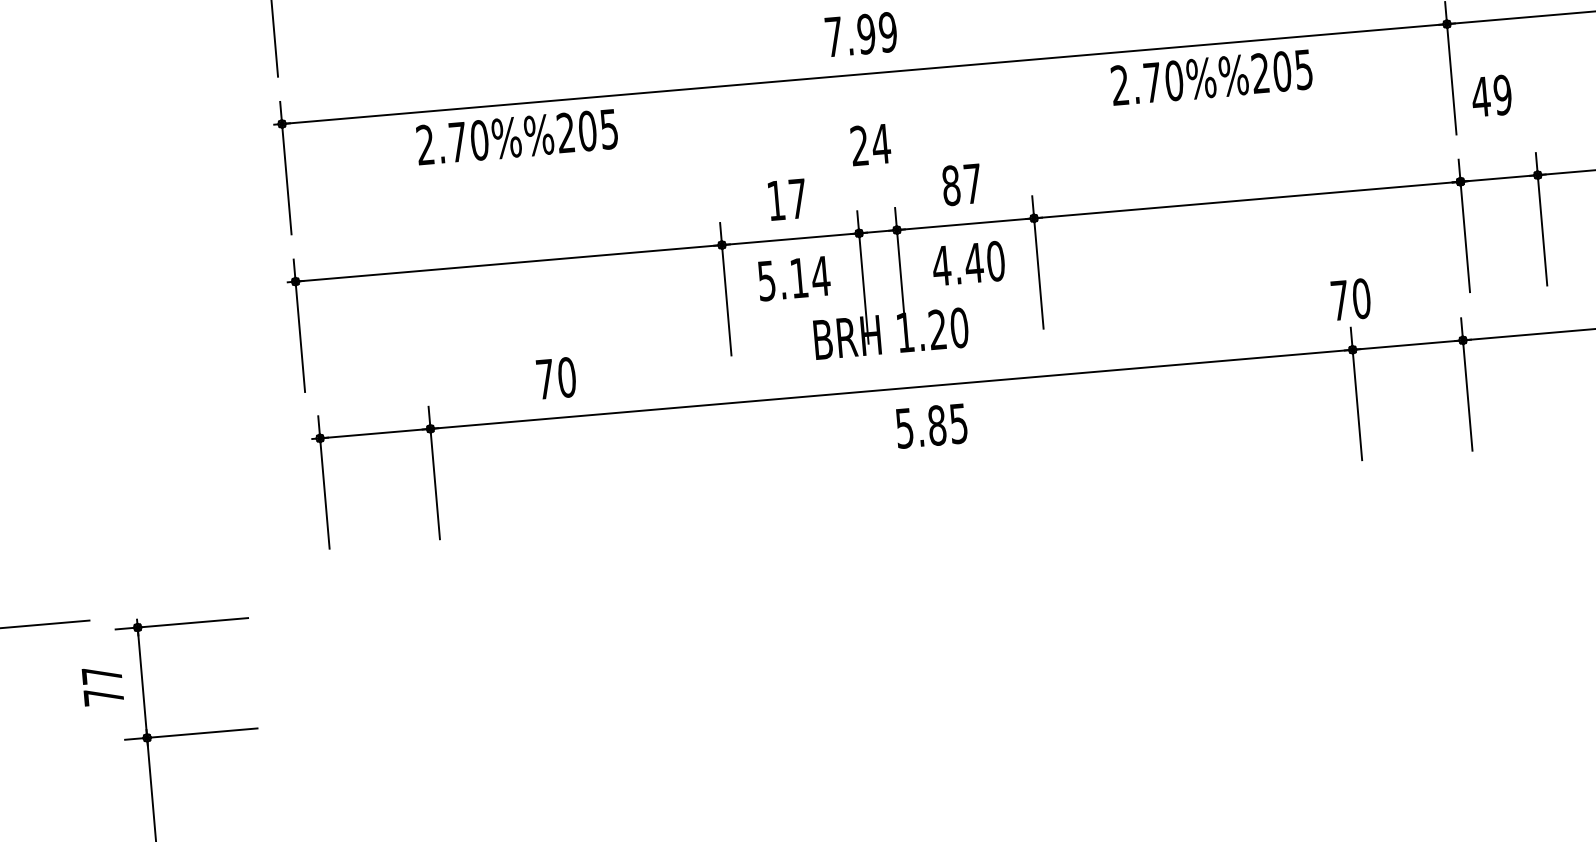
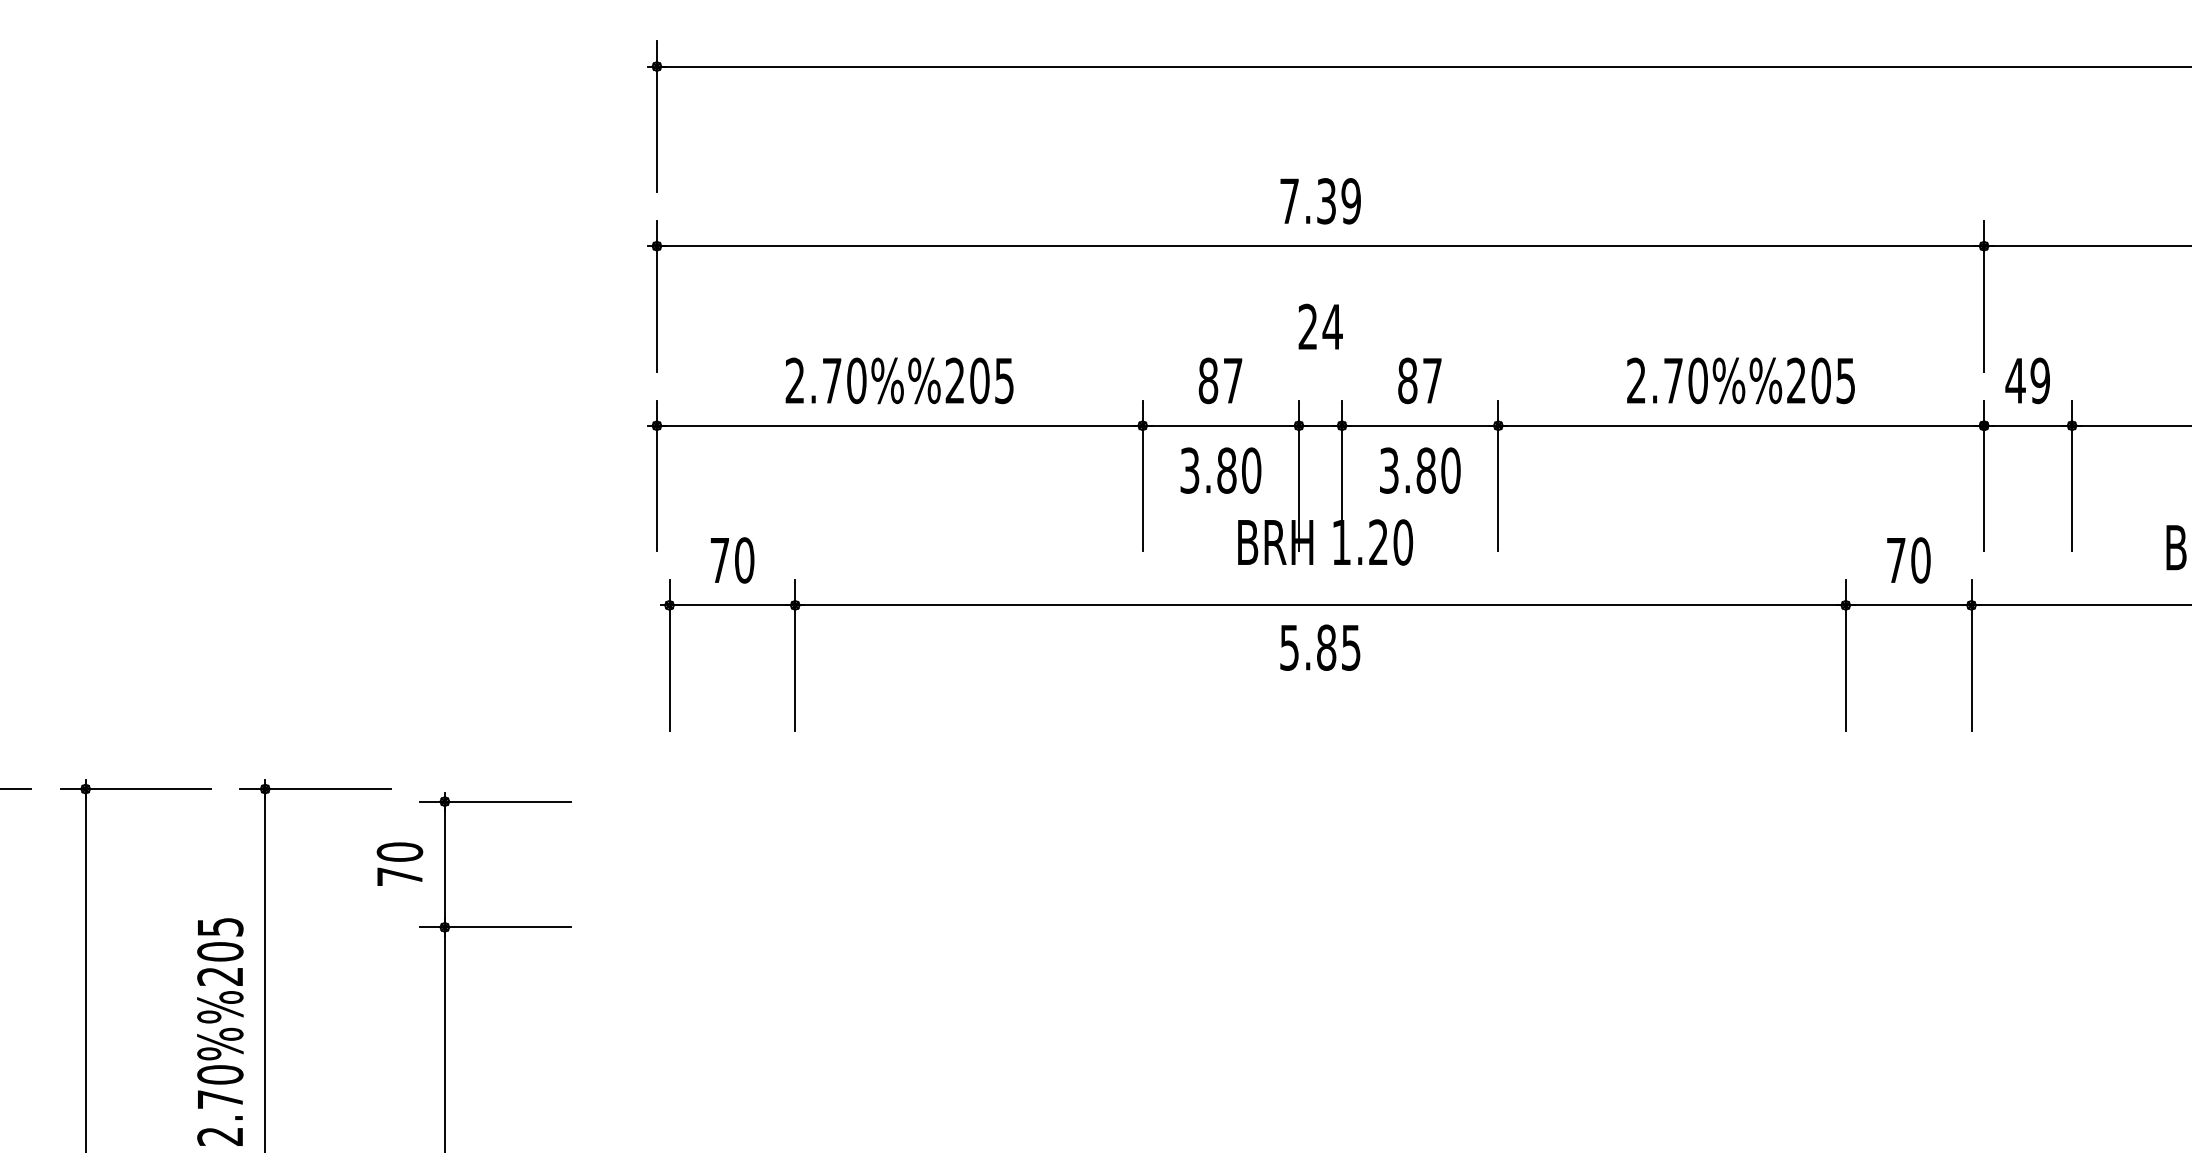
text: (866, 34) -> (1326, 201), 7.99 -> 7.39
text: (1211, 77) -> (1740, 380), moved
text: (1491, 95) -> (2027, 380), moved
text: (517, 136) -> (899, 380), moved
text: (776, 200) -> (1208, 380), 17 -> 87
text: (957, 264) -> (1407, 470), 4.40 -> 3.80
text: (794, 278) -> (1221, 470), 5.14 -> 3.80
text: (1350, 299) -> (1908, 560), moved
text: (556, 378) -> (732, 560), moved
text: (931, 425) -> (1320, 647), moved
text: (101, 674) -> (399, 851), 77 -> 70

